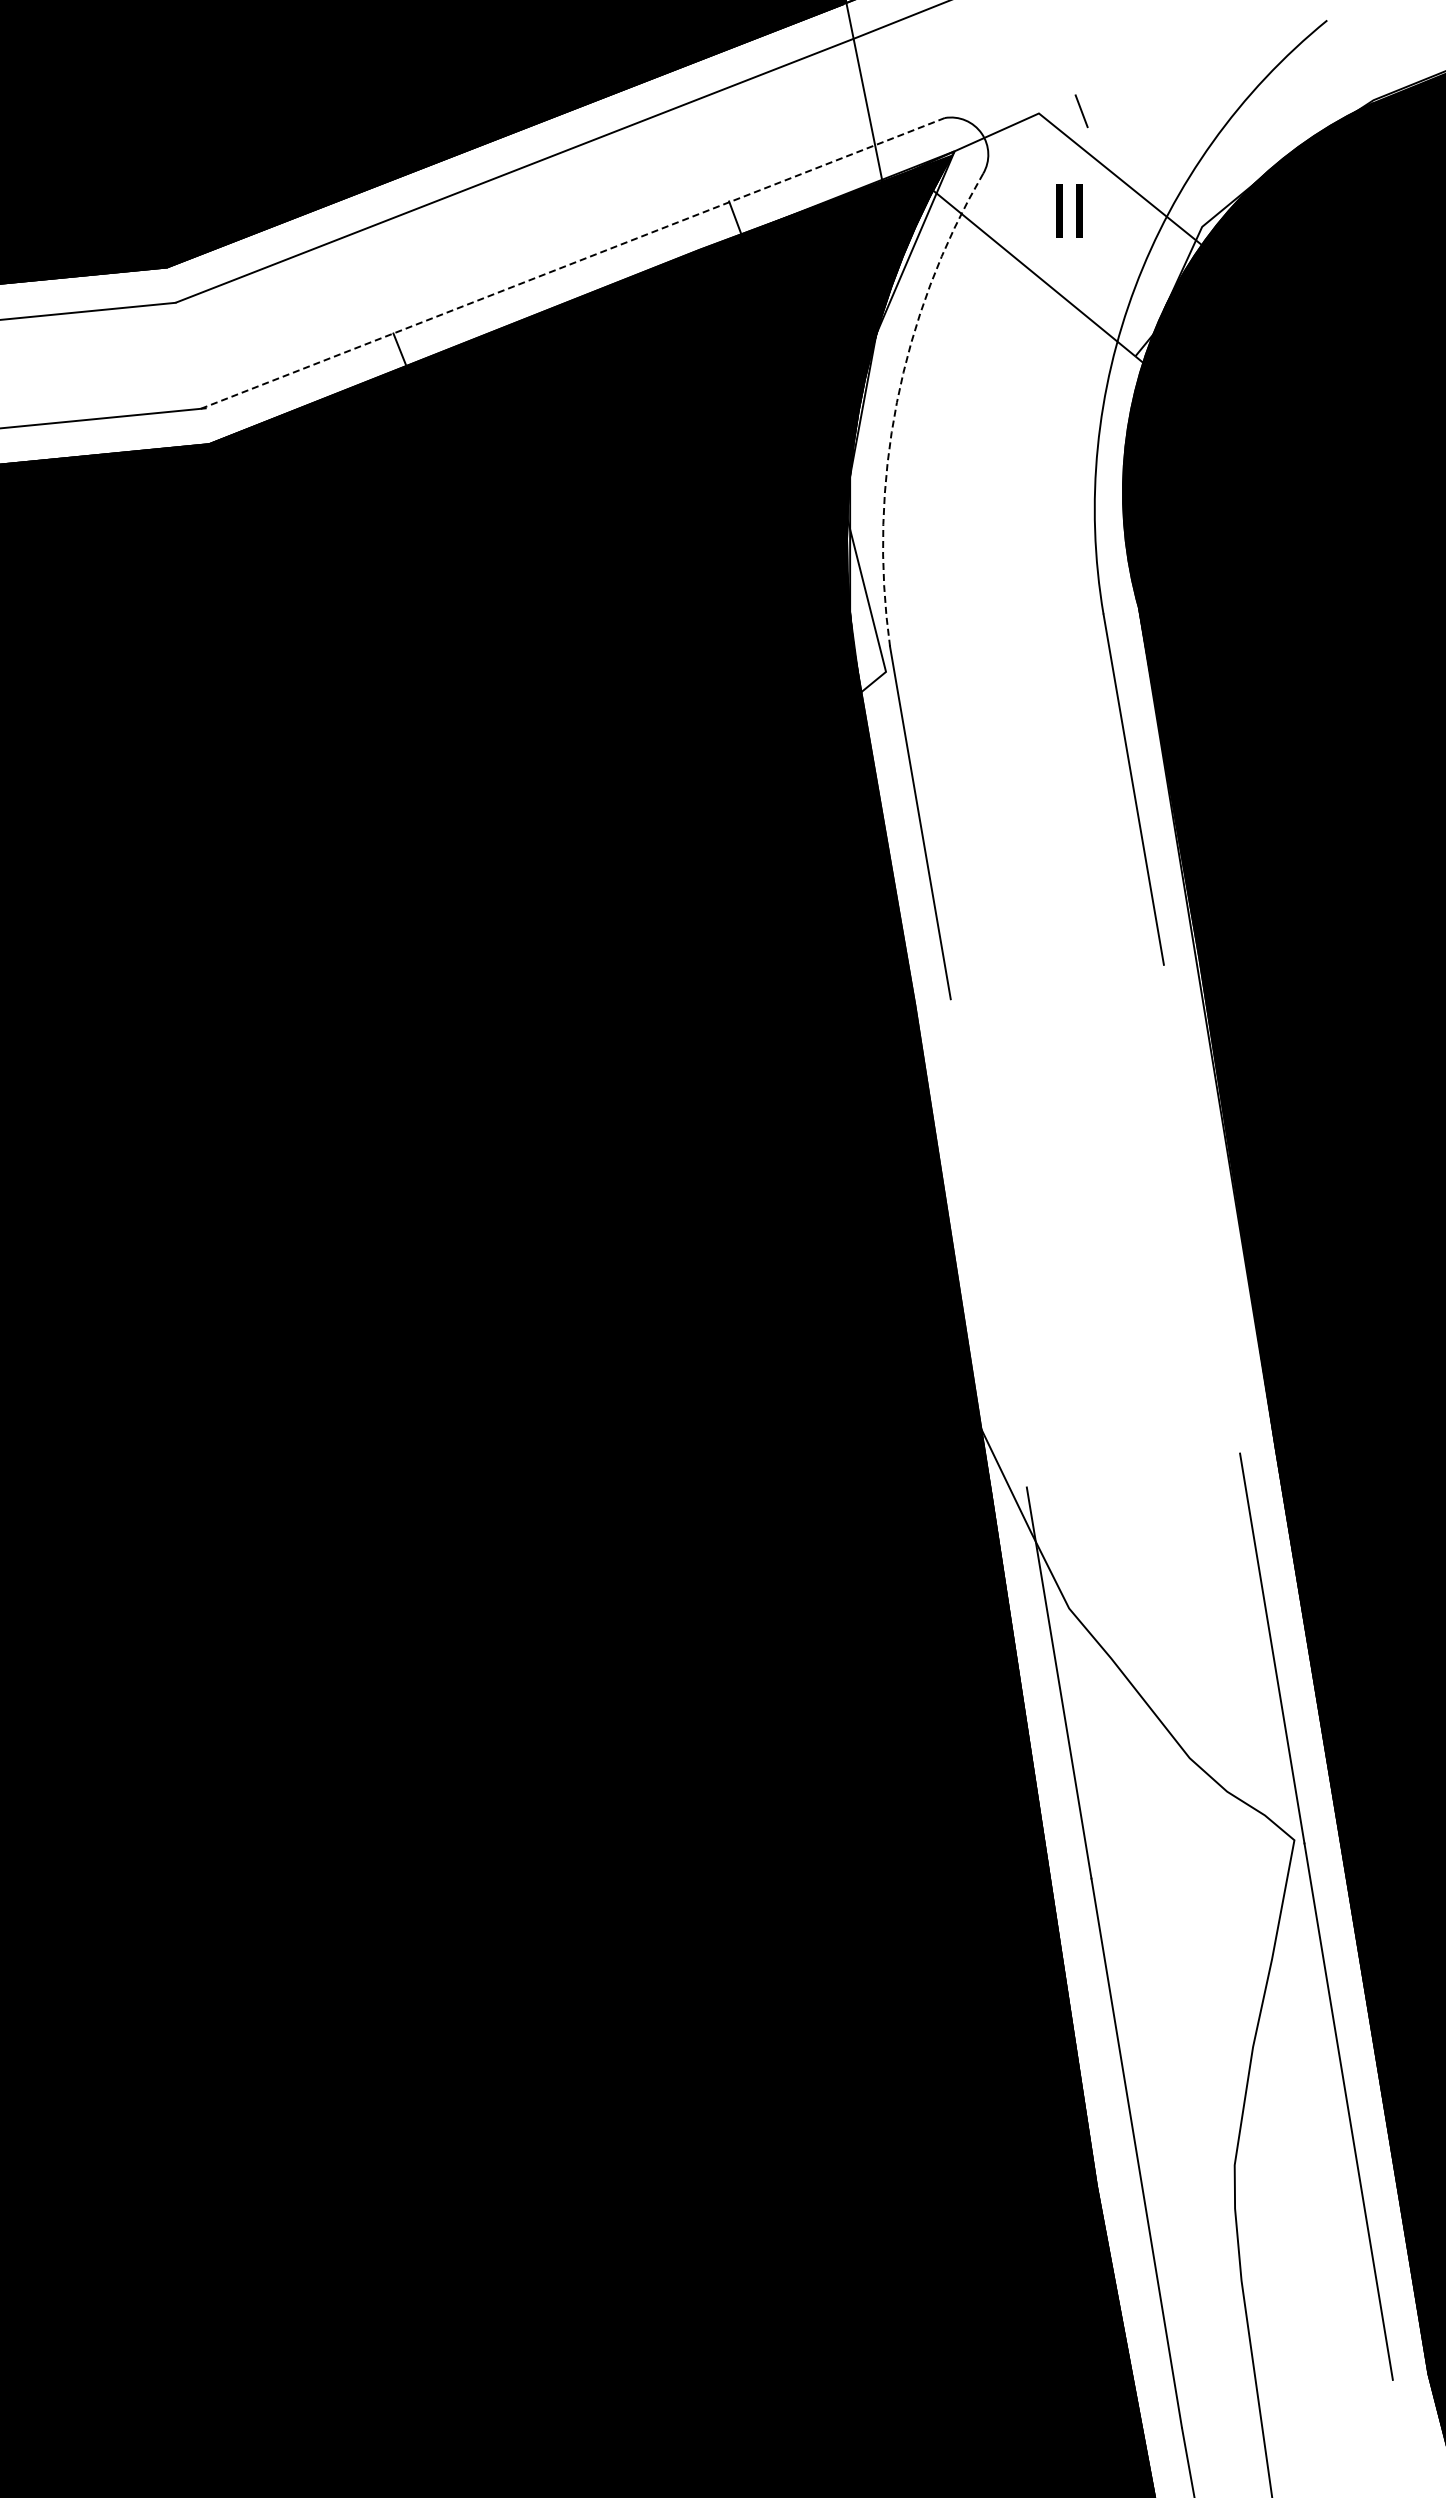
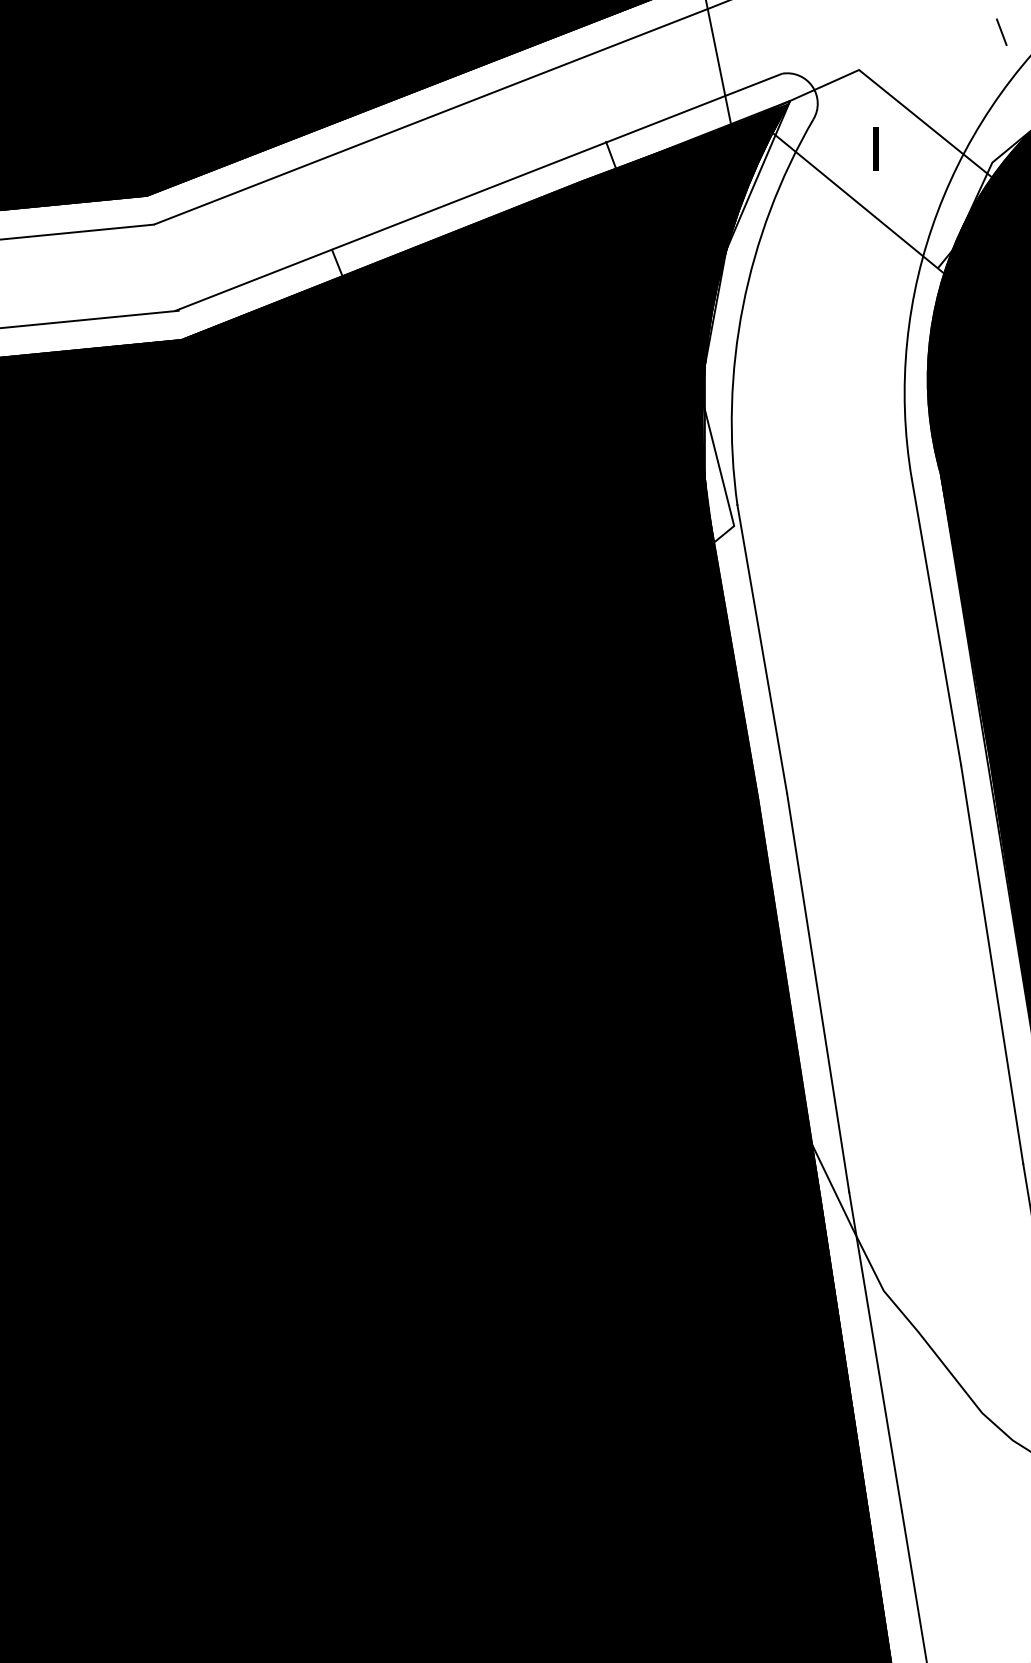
line: (1081, 111) -> (1001, 32), moved
text: (1079, 210) -> (892, 149), II -> I
line: (573, 263) -> (478, 192), dashed -> solid
arc: (896, 402) -> (742, 306), dashed -> solid
line: (1201, 1208) -> (991, 964), added
line: (988, 1243) -> (817, 992), added

